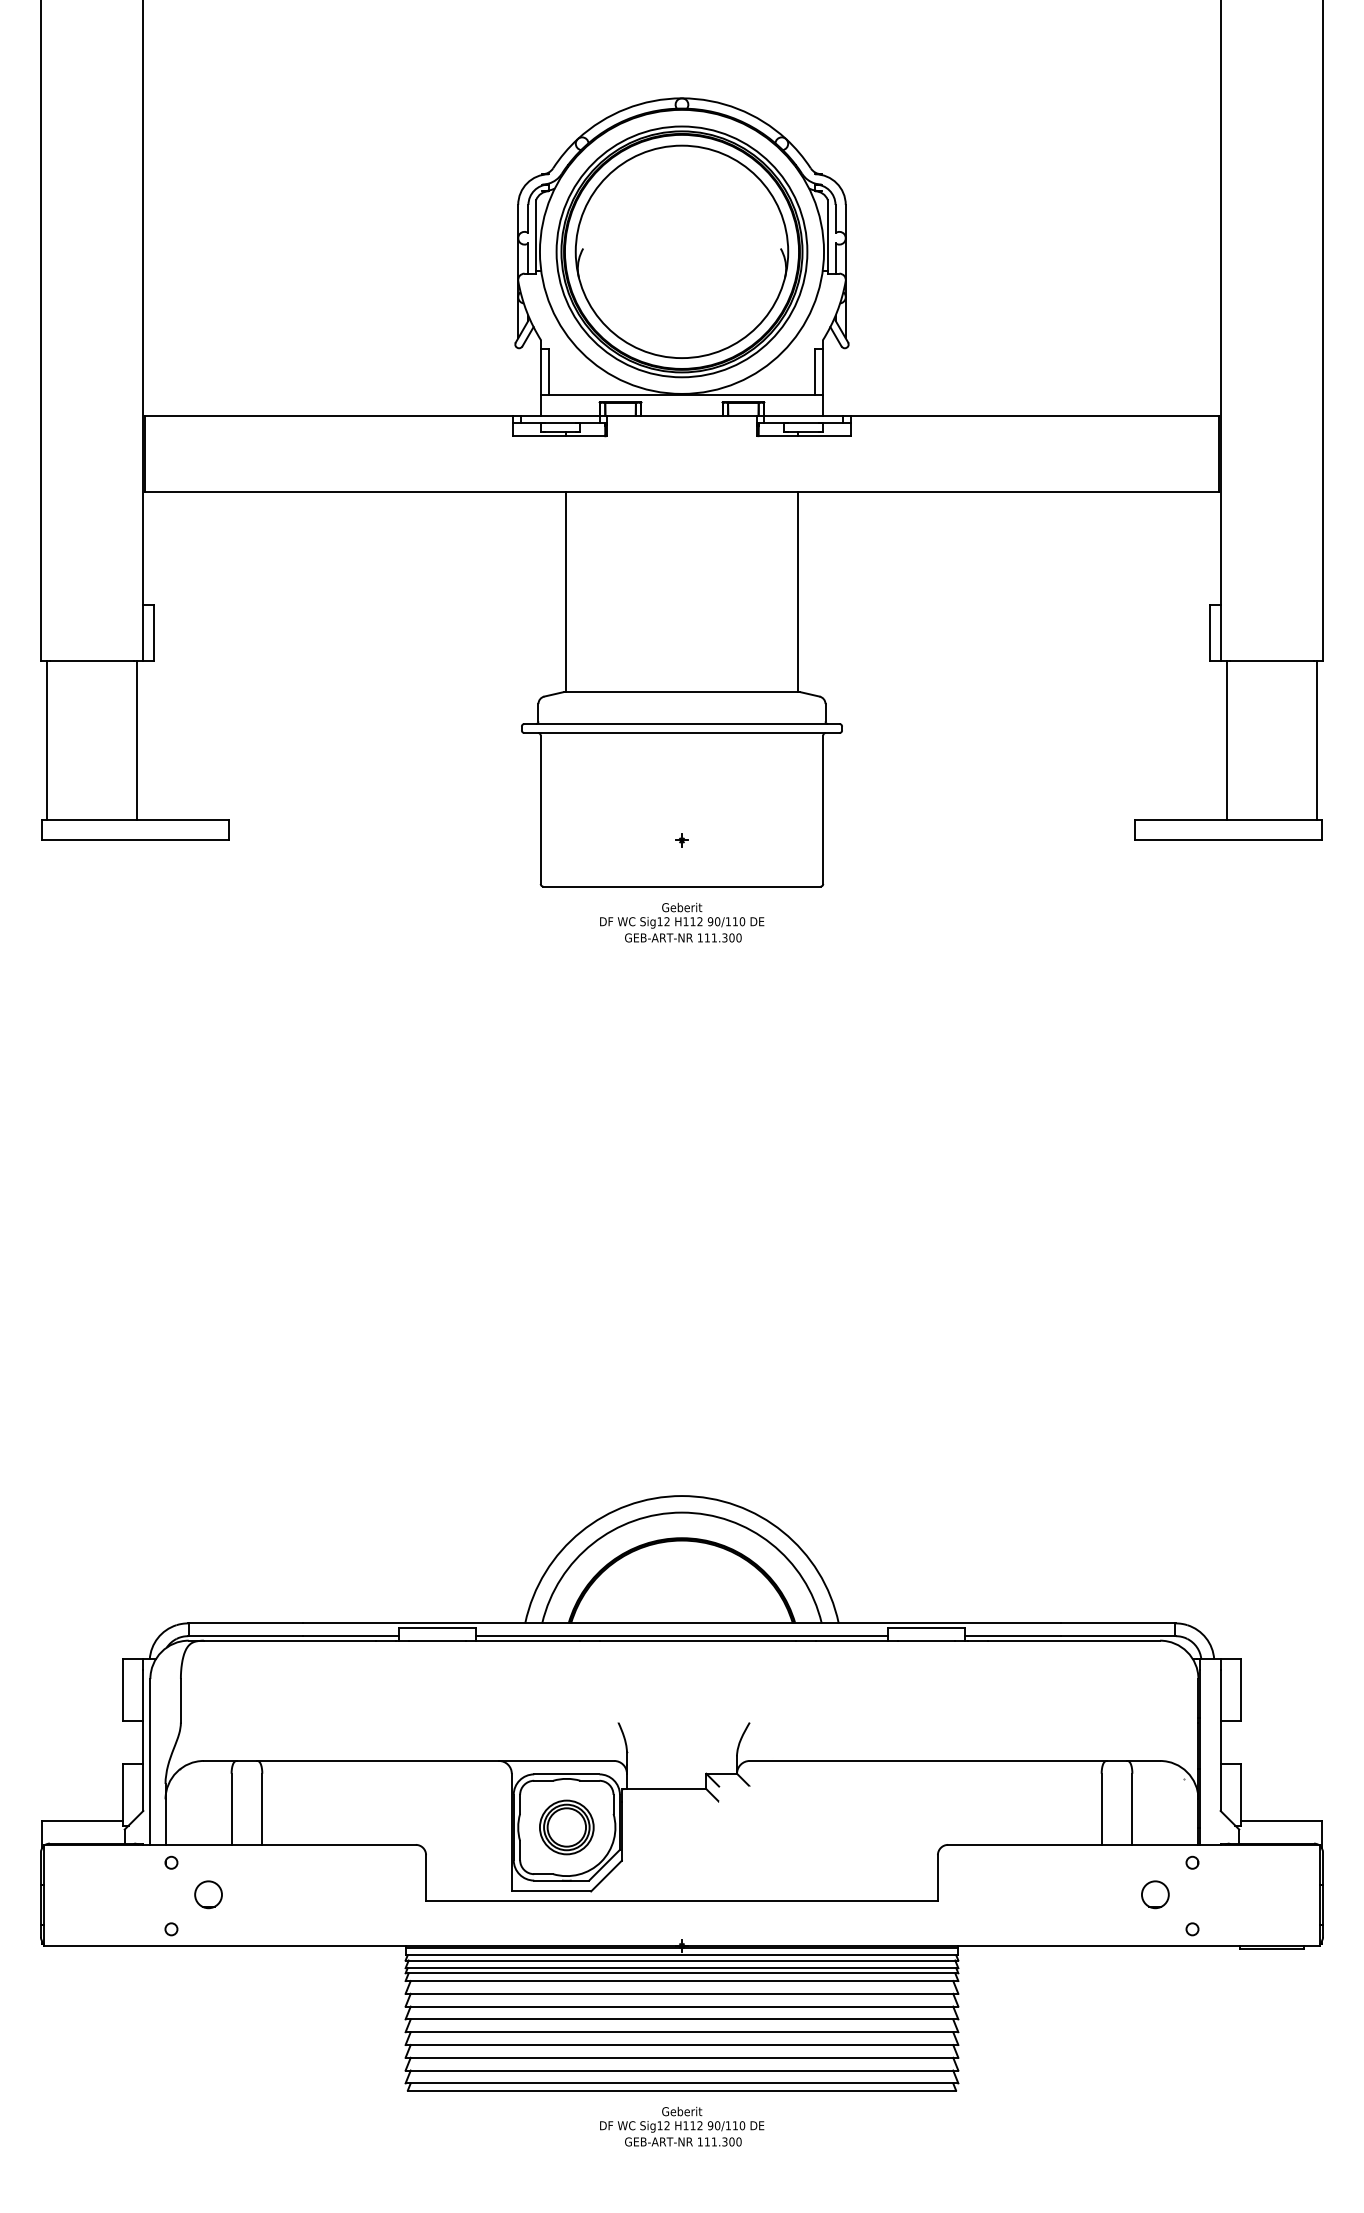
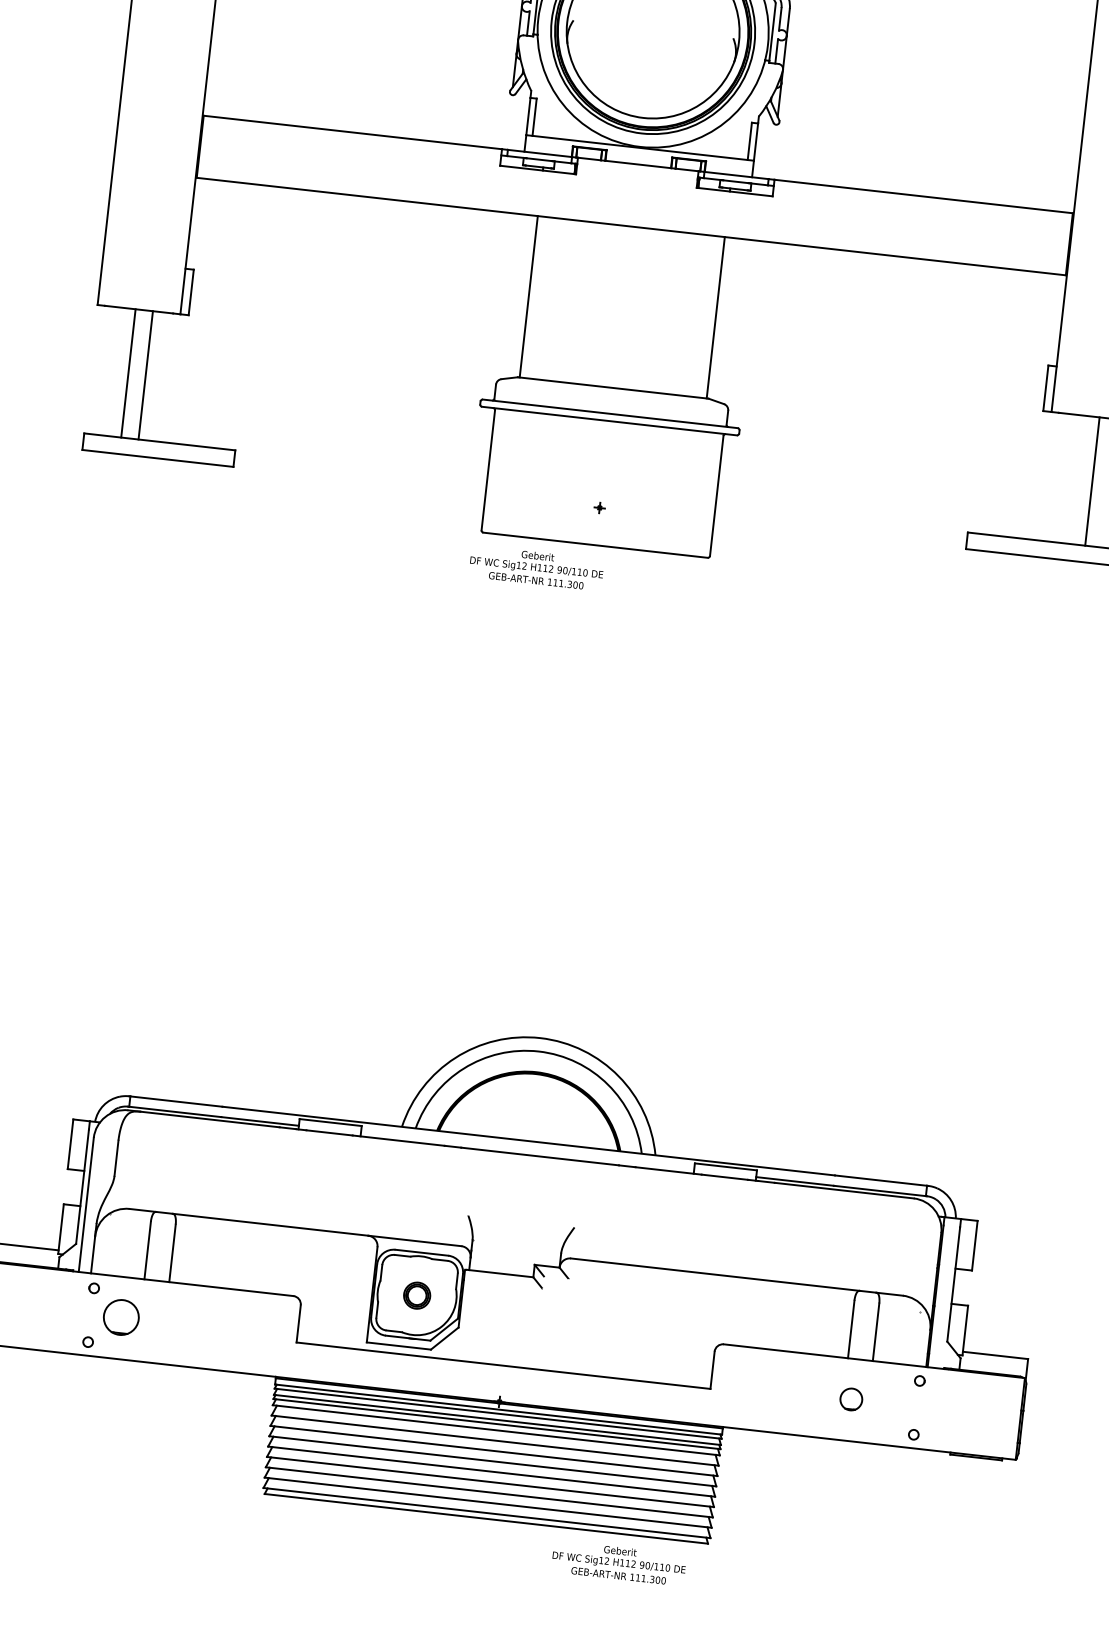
line: (47, 740) -> (145, 375), moved
line: (136, 740) -> (128, 373), moved
line: (1227, 740) -> (1092, 481), moved
text: (682, 922) -> (536, 568), moved
line: (681, 1636) -> (527, 1151), removed
part: (566, 1827) -> (416, 1295), size x0.6
part: (208, 1894) -> (121, 1317), size x1.6
part: (1155, 1894) -> (851, 1399), moved
text: (682, 2126) -> (619, 1563), moved

